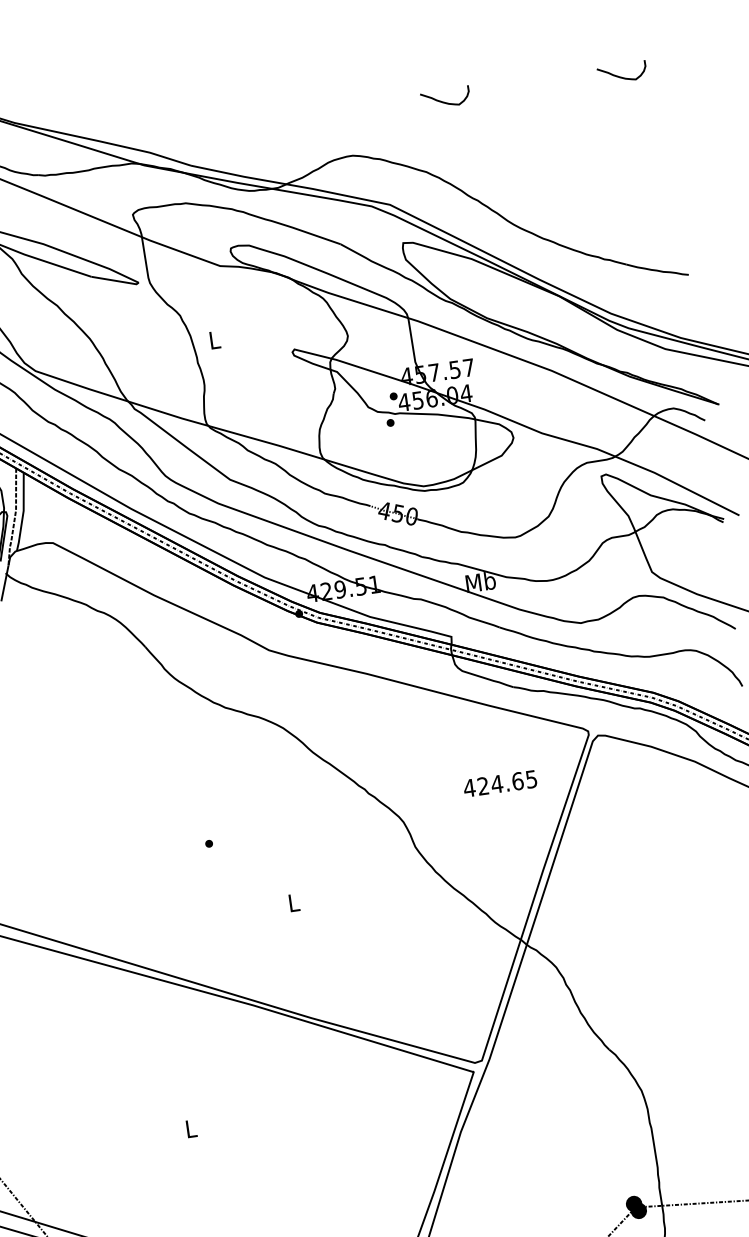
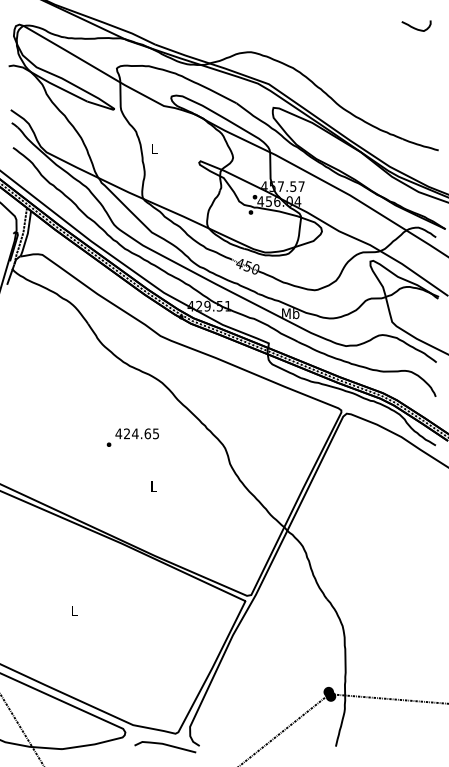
curve: (444, 100) -> (309, 27), removed
text: (498, 783) -> (136, 433), moved

